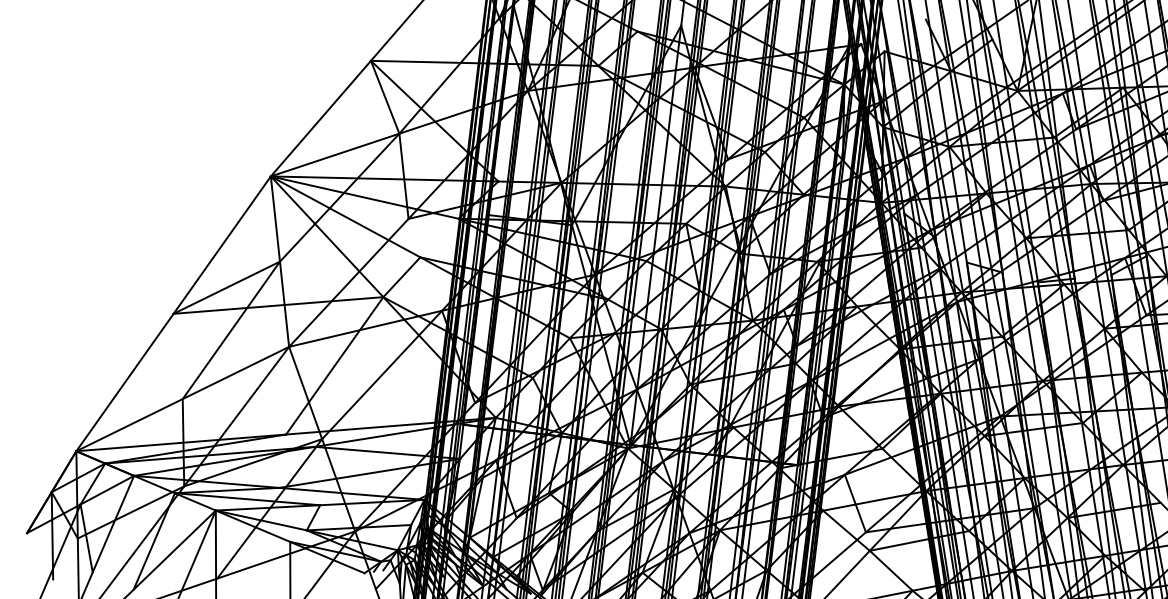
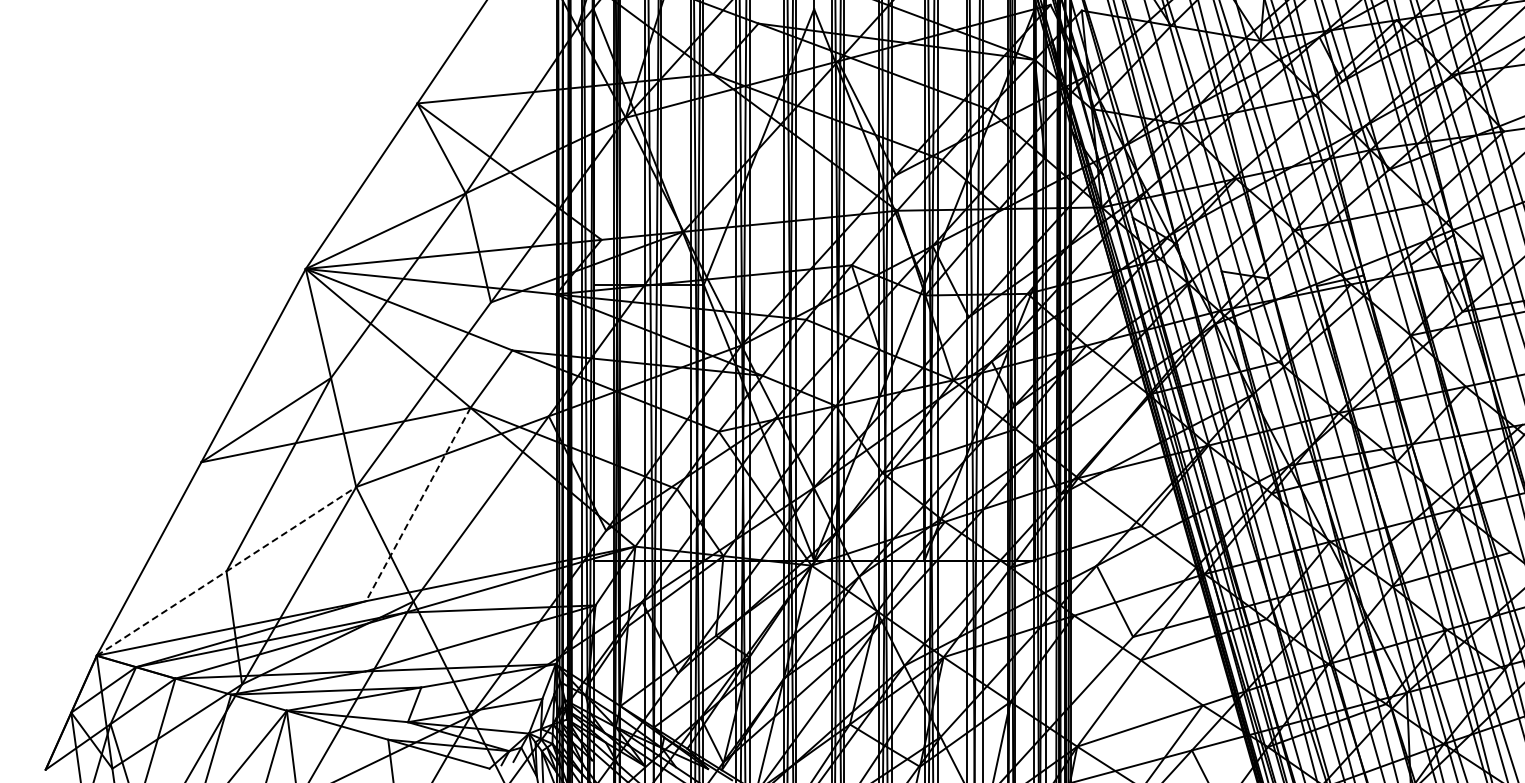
line: (334, 365) -> (418, 504), solid -> dashed
line: (182, 399) -> (226, 571), solid -> dashed

